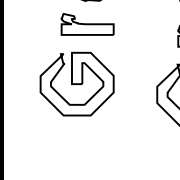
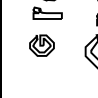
part: (76, 83) -> (41, 45), size x0.6

